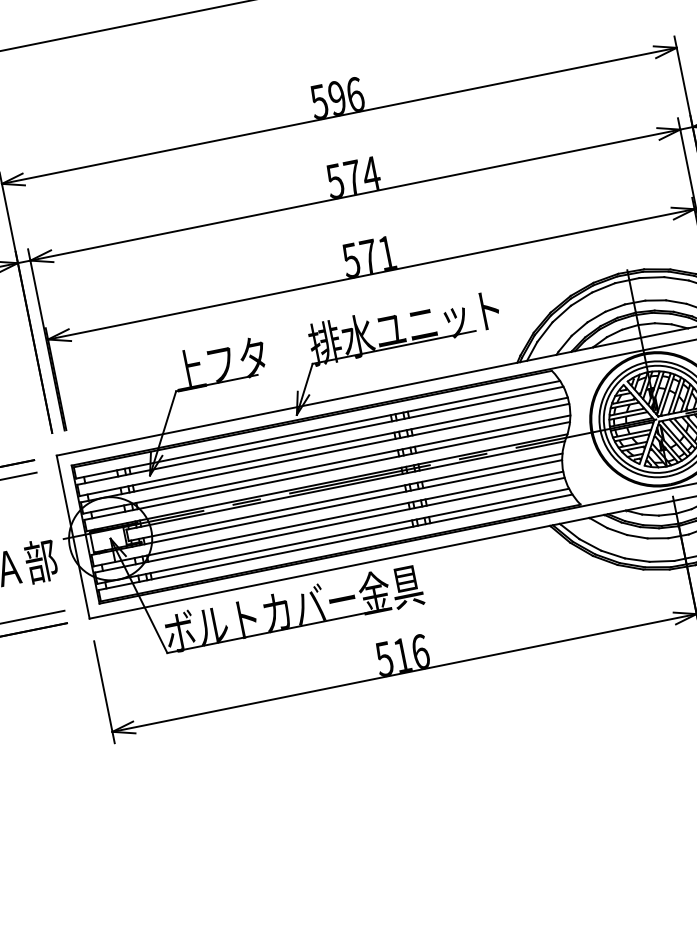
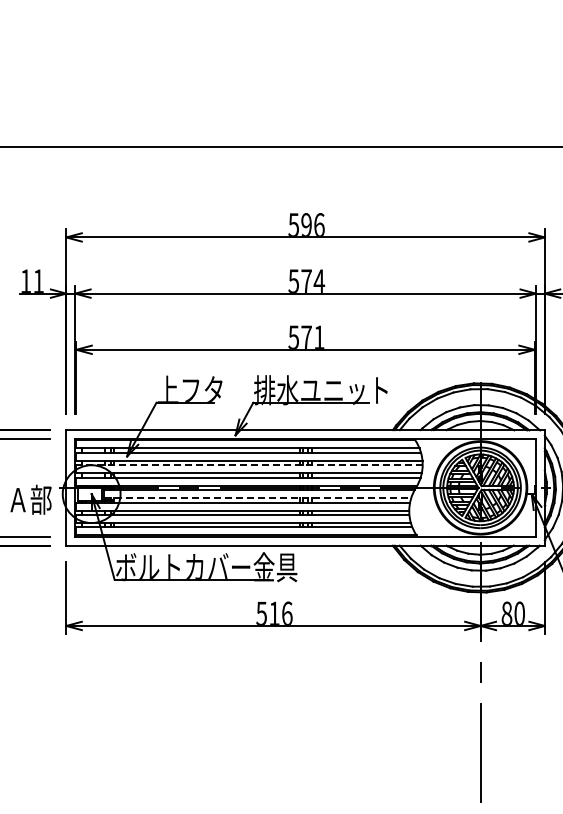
line: (325, 453) -> (249, 465), solid -> dashed
line: (345, 497) -> (257, 498), solid -> dashed

